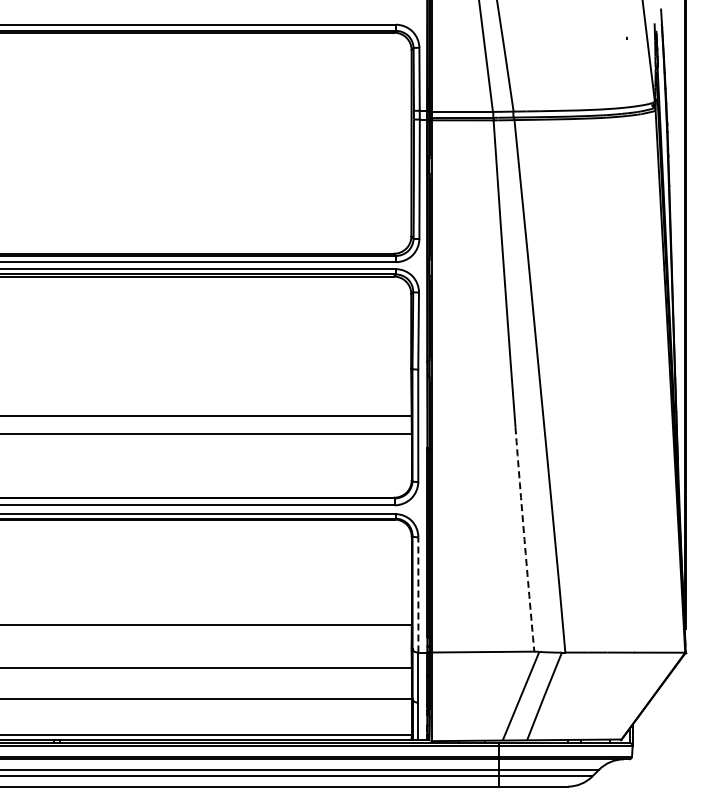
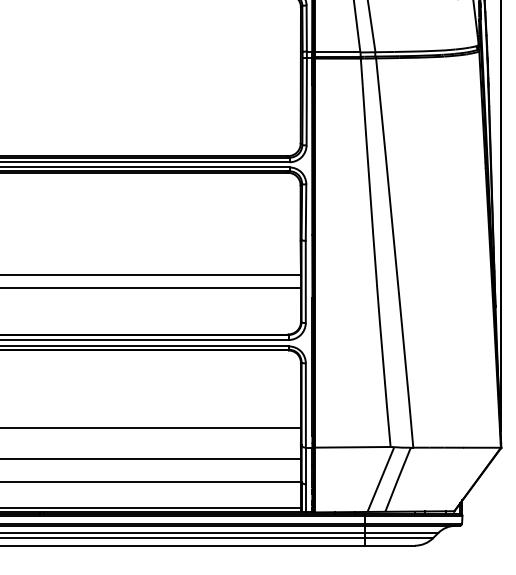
arc: (524, 539) -> (383, 365), dashed -> solid
line: (418, 594) -> (305, 405), dashed -> solid

